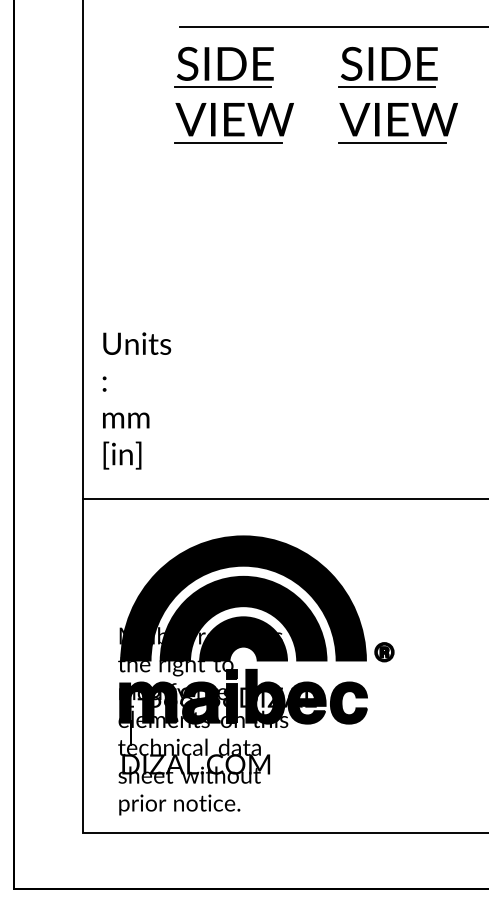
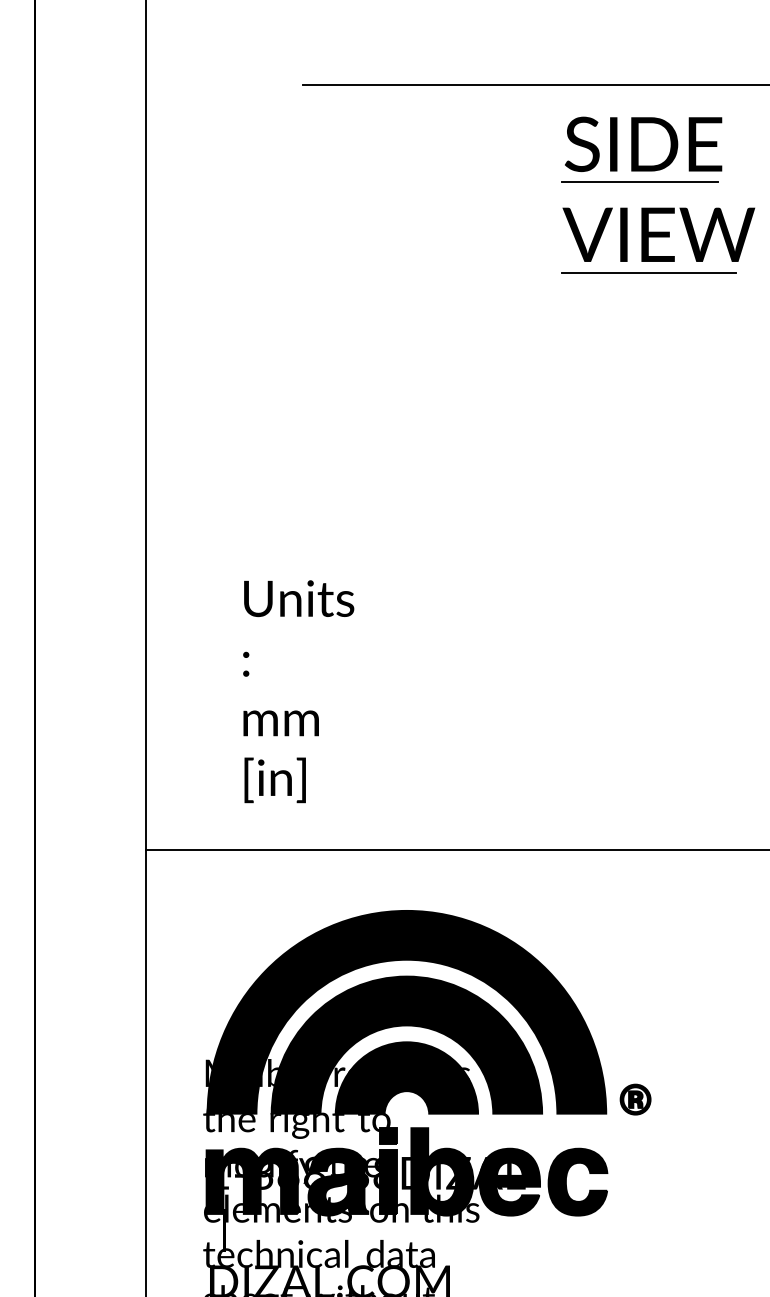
part: (233, 87) -> (390, 182), removed
text: (136, 400) -> (297, 690), moved

